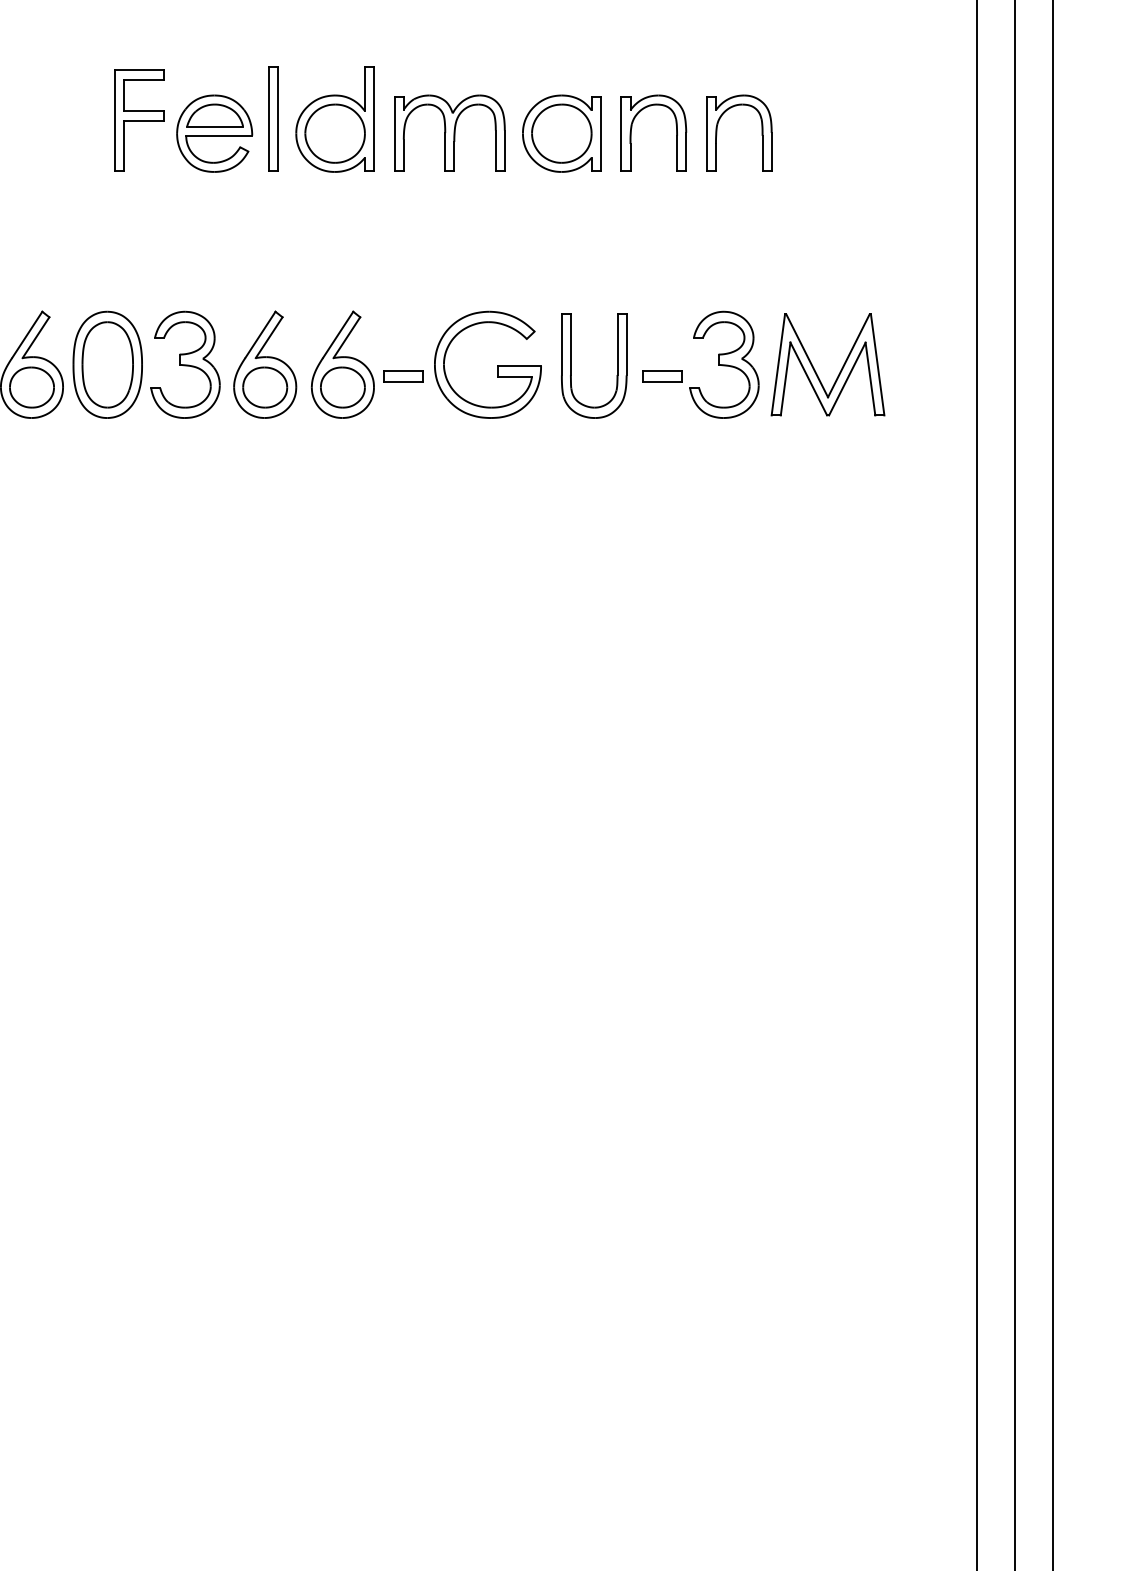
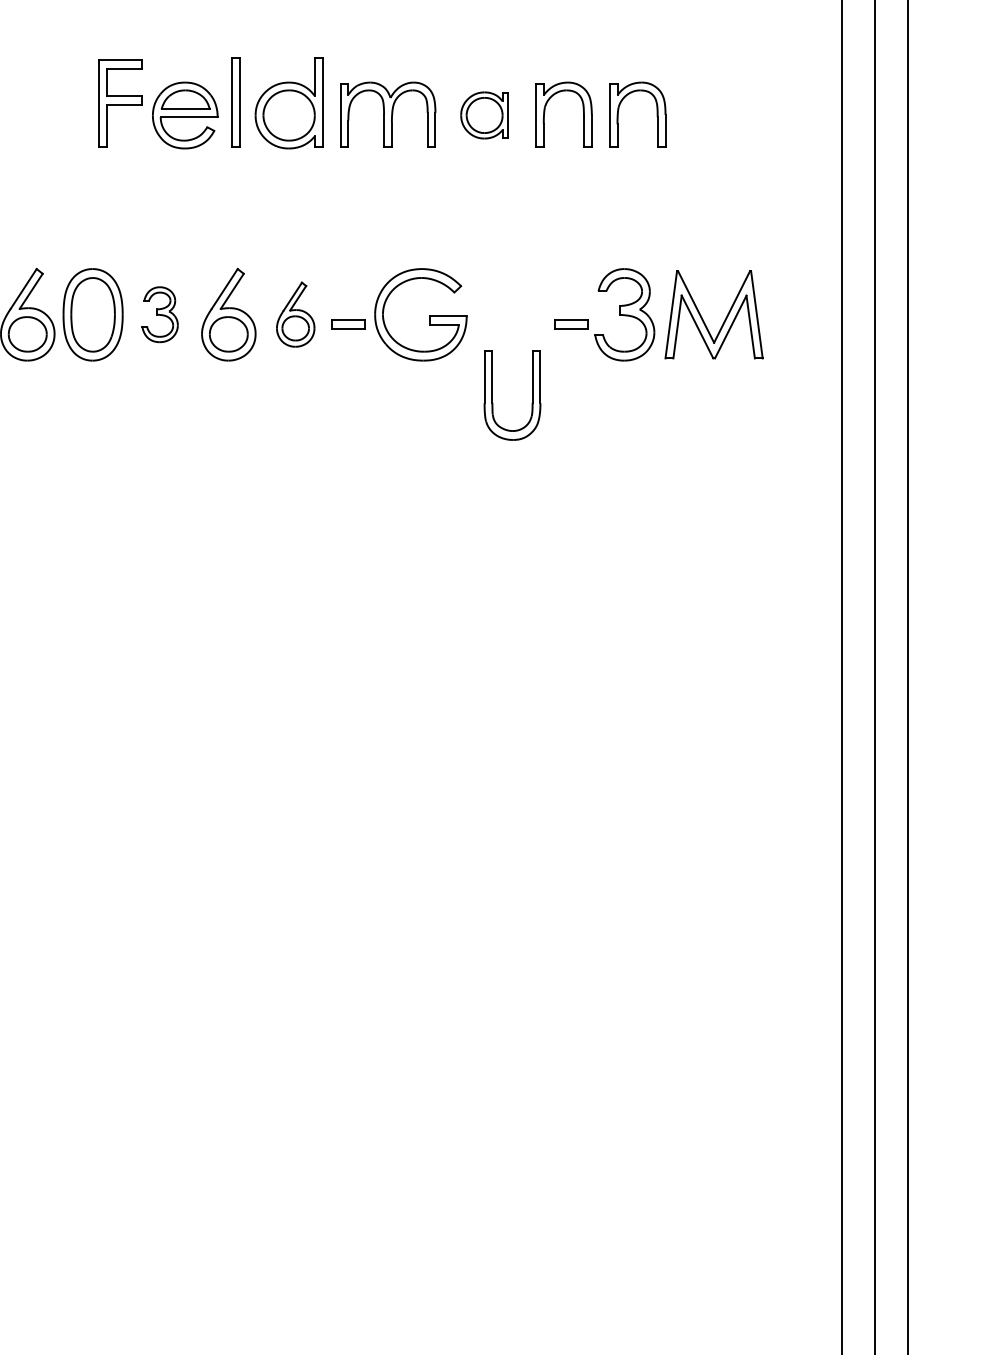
part: (561, 133) -> (484, 115), size x0.7
part: (185, 364) -> (160, 314), size x0.6
part: (342, 364) -> (295, 314), size x0.7
part: (571, 365) -> (492, 394), moved

